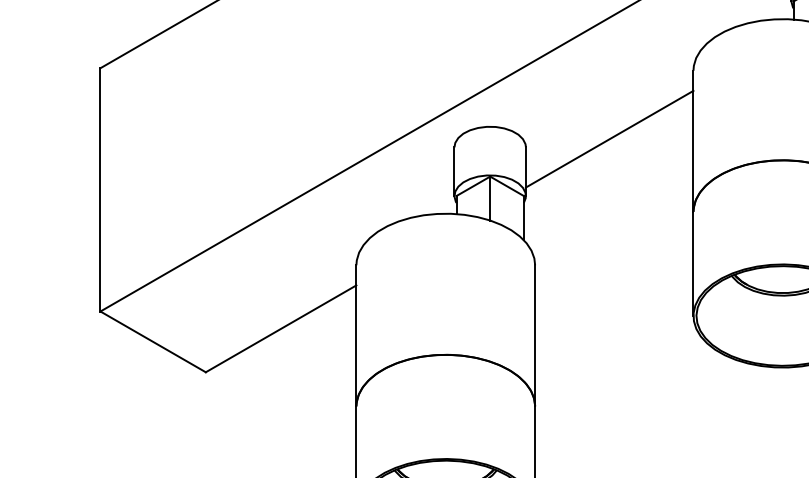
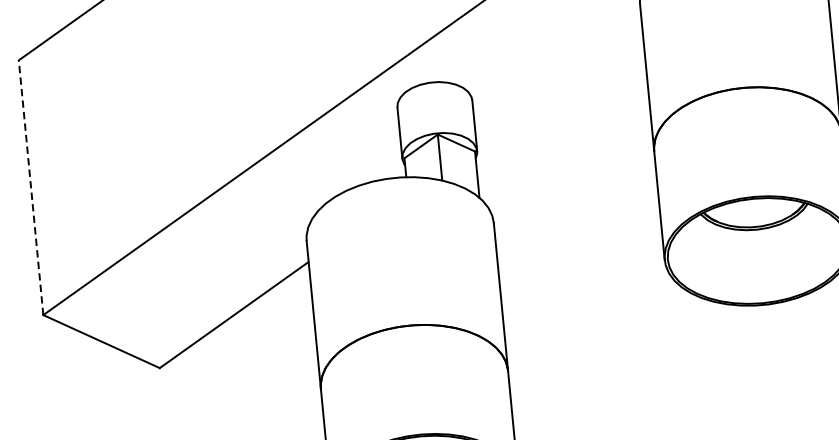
line: (609, 138) -> (558, 82), removed
line: (100, 189) -> (31, 187), solid -> dashed

